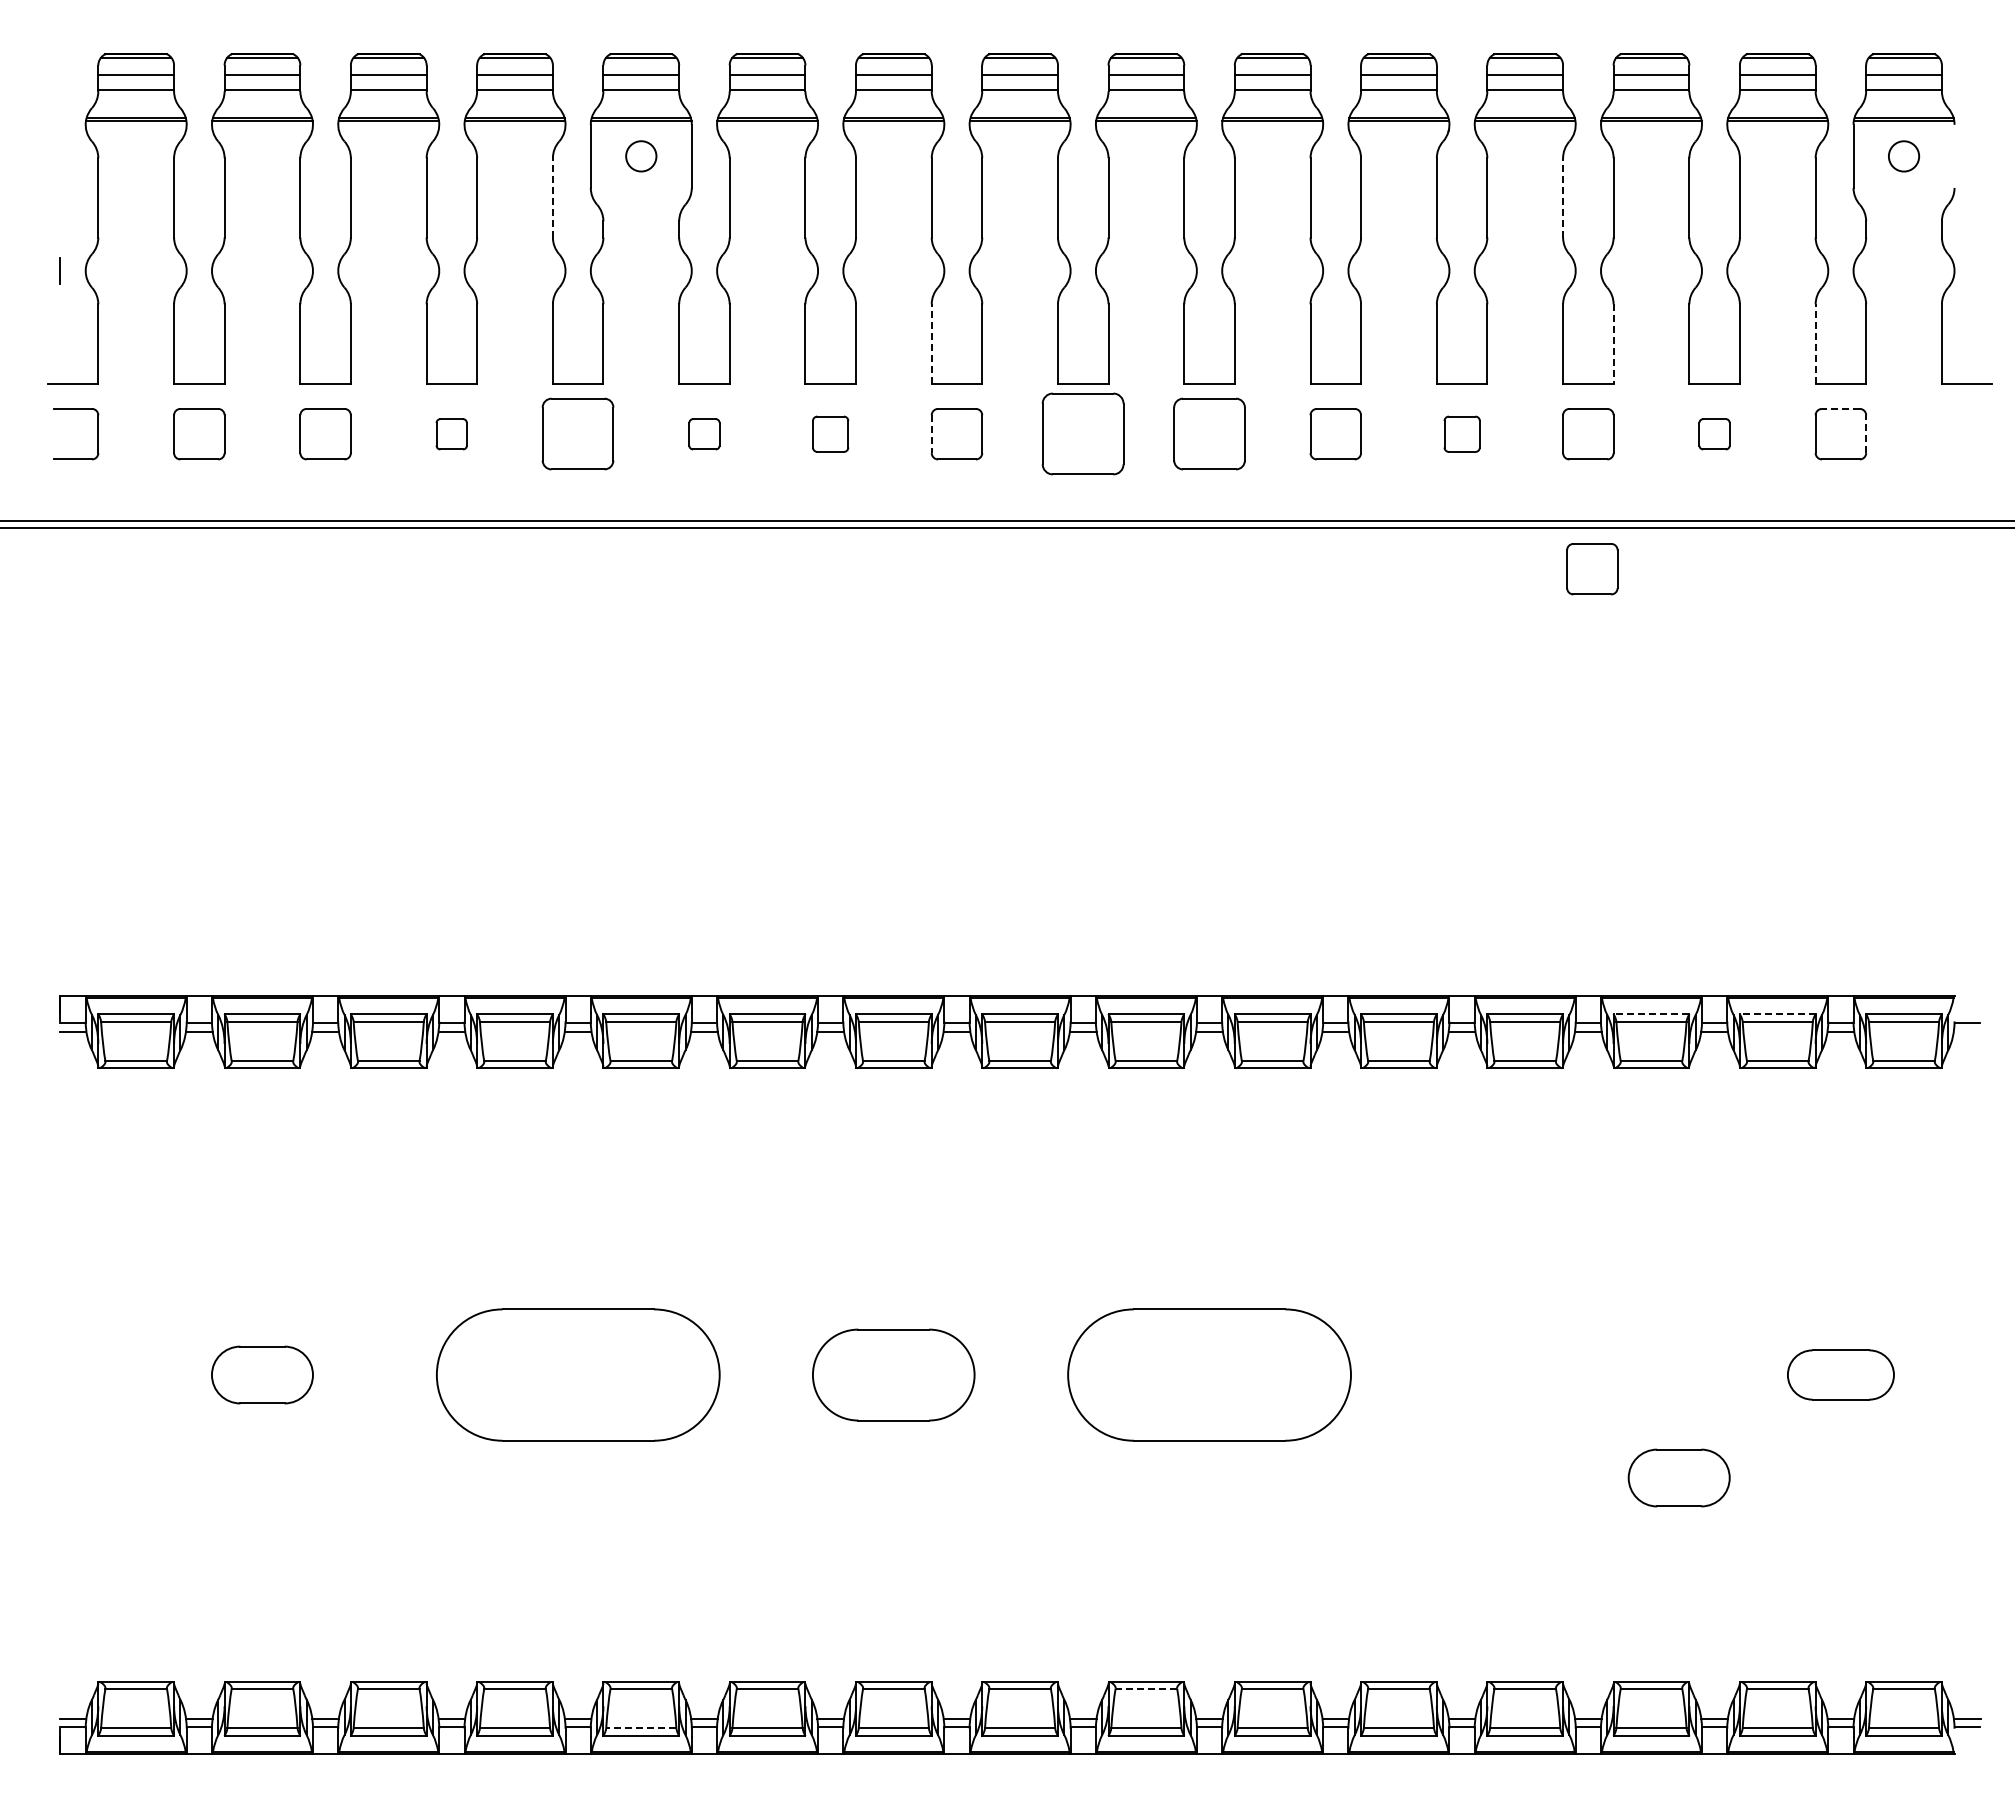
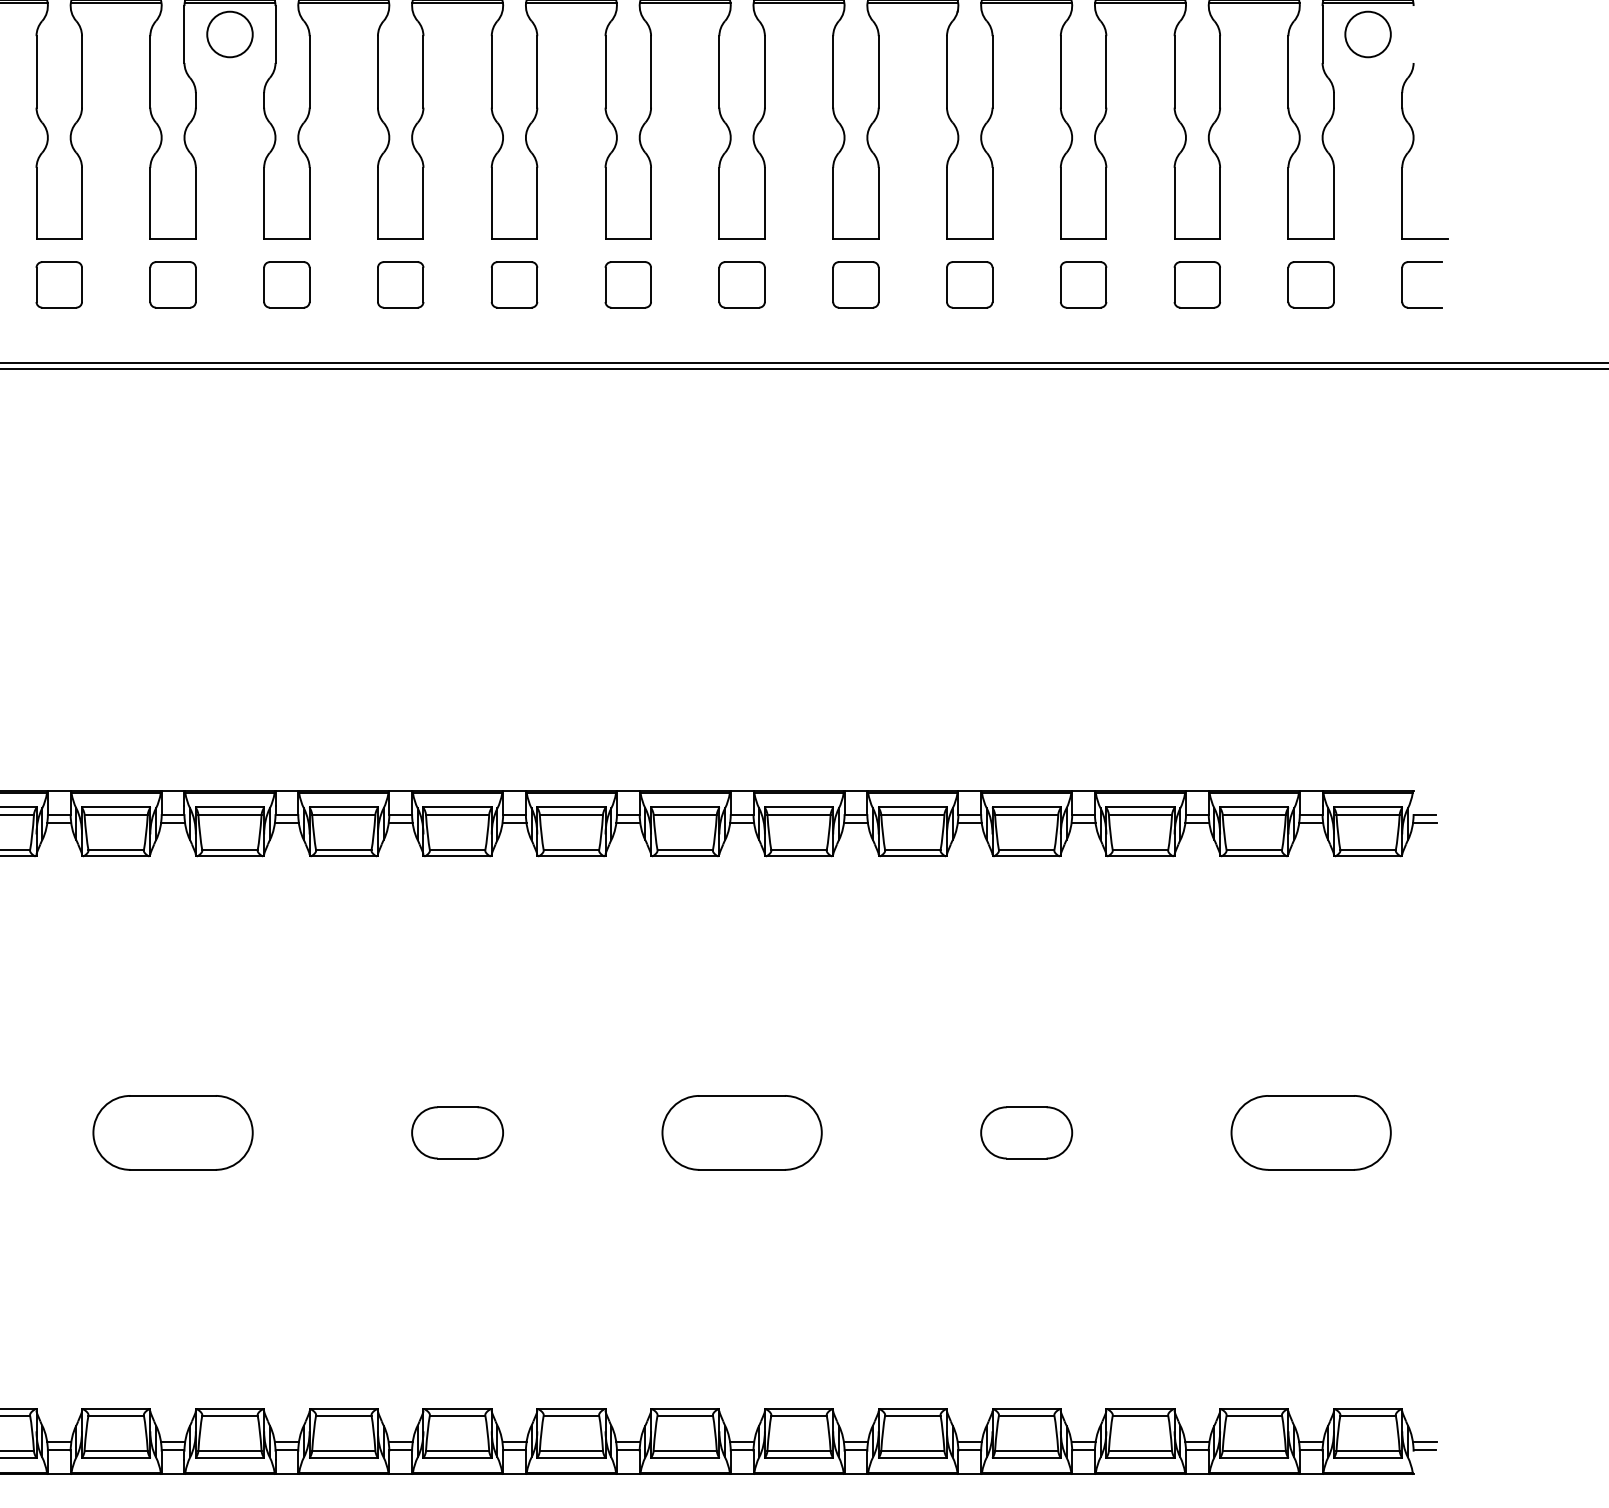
circle: (641, 156) -> (230, 34), size x1.67
circle: (1903, 156) -> (1367, 34), size x1.67
line: (552, 197) -> (149, 71), dashed -> solid
line: (1563, 197) -> (1061, 71), dashed -> solid
line: (931, 344) -> (491, 204), dashed -> solid
line: (1613, 344) -> (1106, 204), dashed -> solid
line: (1815, 344) -> (1288, 204), dashed -> solid
line: (1840, 408) -> (1310, 261), dashed -> solid
part: (451, 434) -> (58, 285), size x1.67
part: (578, 434) -> (173, 285), size x0.71
part: (704, 434) -> (286, 285), size x1.67
part: (830, 434) -> (400, 285), size x1.43
line: (931, 434) -> (491, 285), dashed -> solid
part: (1083, 434) -> (628, 285), size x0.62
part: (1209, 434) -> (742, 285), size x0.71
part: (1462, 434) -> (970, 285), size x1.43
part: (1714, 434) -> (1197, 285), size x1.67
line: (1866, 434) -> (1334, 285), dashed -> solid
part: (1942, 434) -> (1402, 285), added
part: (1592, 569) -> (1087, 406), removed
line: (1651, 1013) -> (1140, 807), dashed -> solid
line: (1777, 1013) -> (1254, 807), dashed -> solid
line: (1966, 1031) -> (1424, 823), added
part: (577, 1374) -> (172, 1132), size x0.62
part: (893, 1374) -> (457, 1132), size x0.62
part: (1209, 1374) -> (742, 1132), size x0.62
part: (1840, 1374) -> (1310, 1132), size x1.67
part: (1678, 1477) -> (1026, 1132), moved
line: (1146, 1688) -> (685, 1415), dashed -> solid
line: (640, 1728) -> (229, 1451), dashed -> solid

